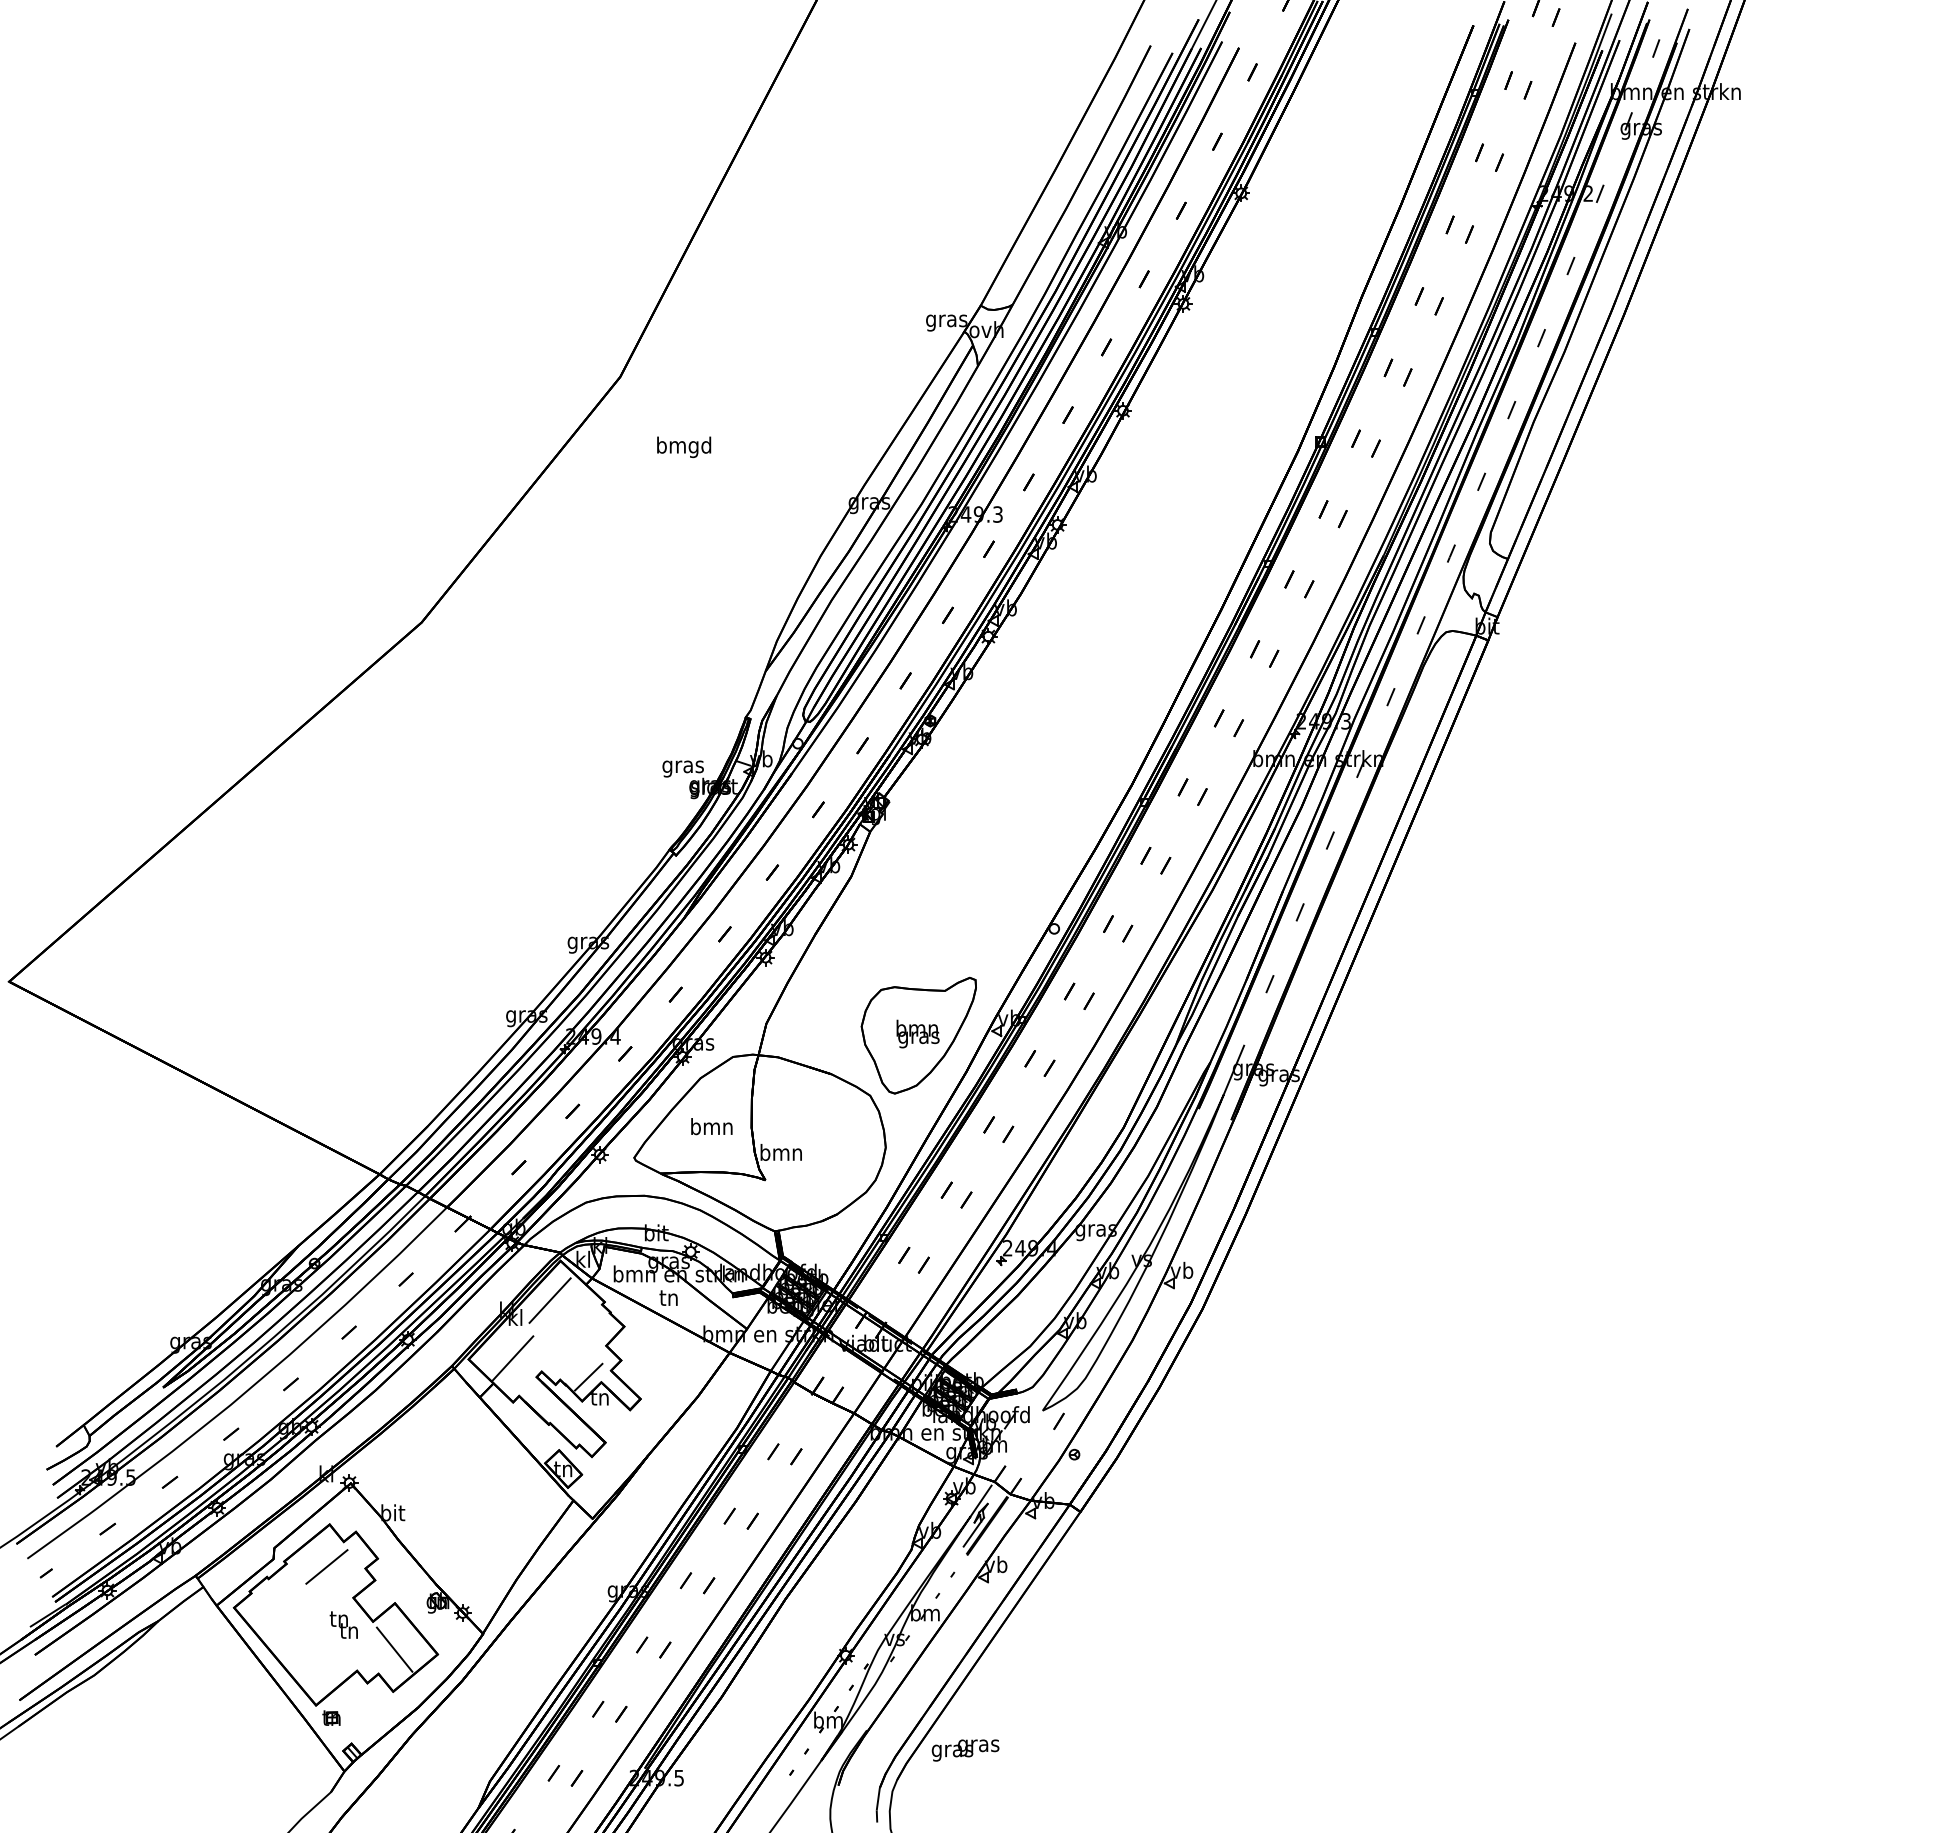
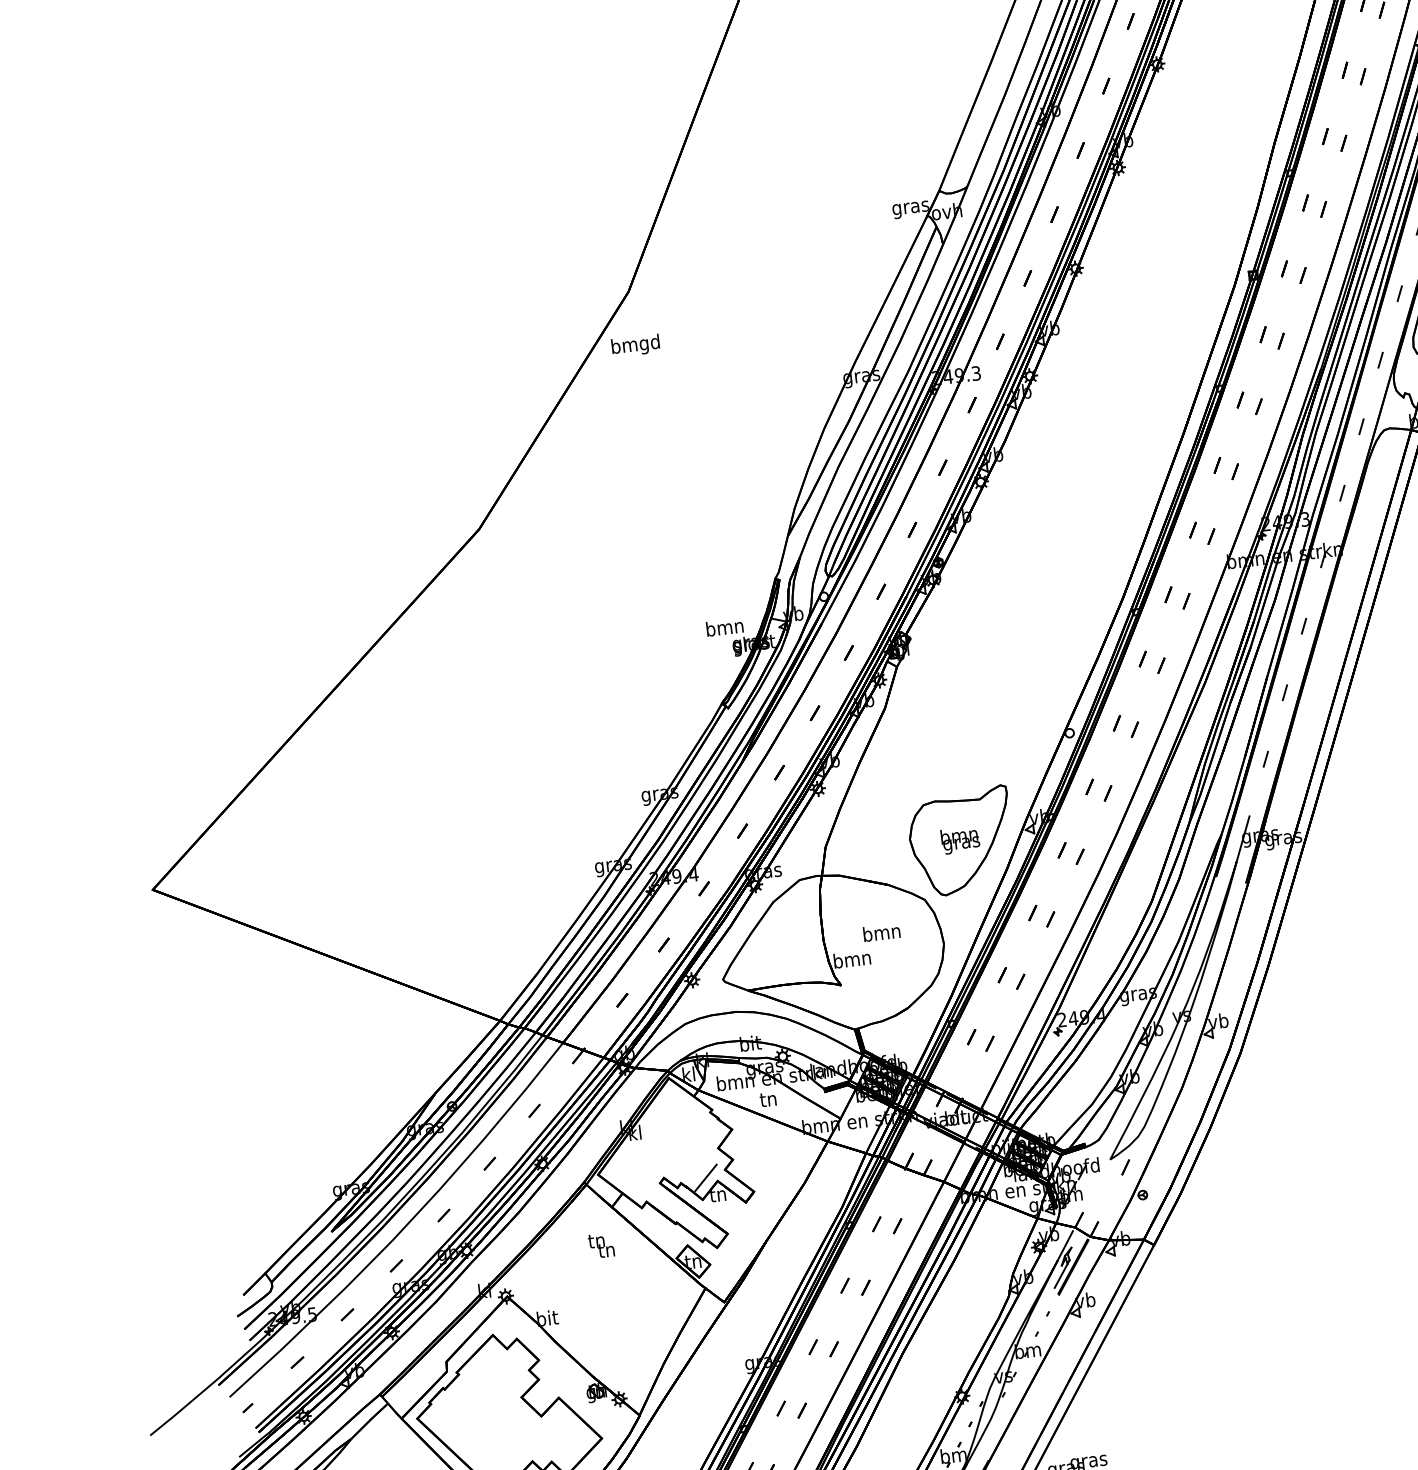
text: (684, 447) -> (636, 345), moved
text: (682, 766) -> (724, 629), gras -> bmn
text: (711, 1126) -> (881, 932), moved
line: (549, 1300) -> (663, 1114), removed
line: (512, 1358) -> (636, 1169), removed
line: (326, 1566) -> (494, 1372), removed
text: (343, 1624) -> (601, 1245), moved
line: (394, 1649) -> (563, 1438), removed

